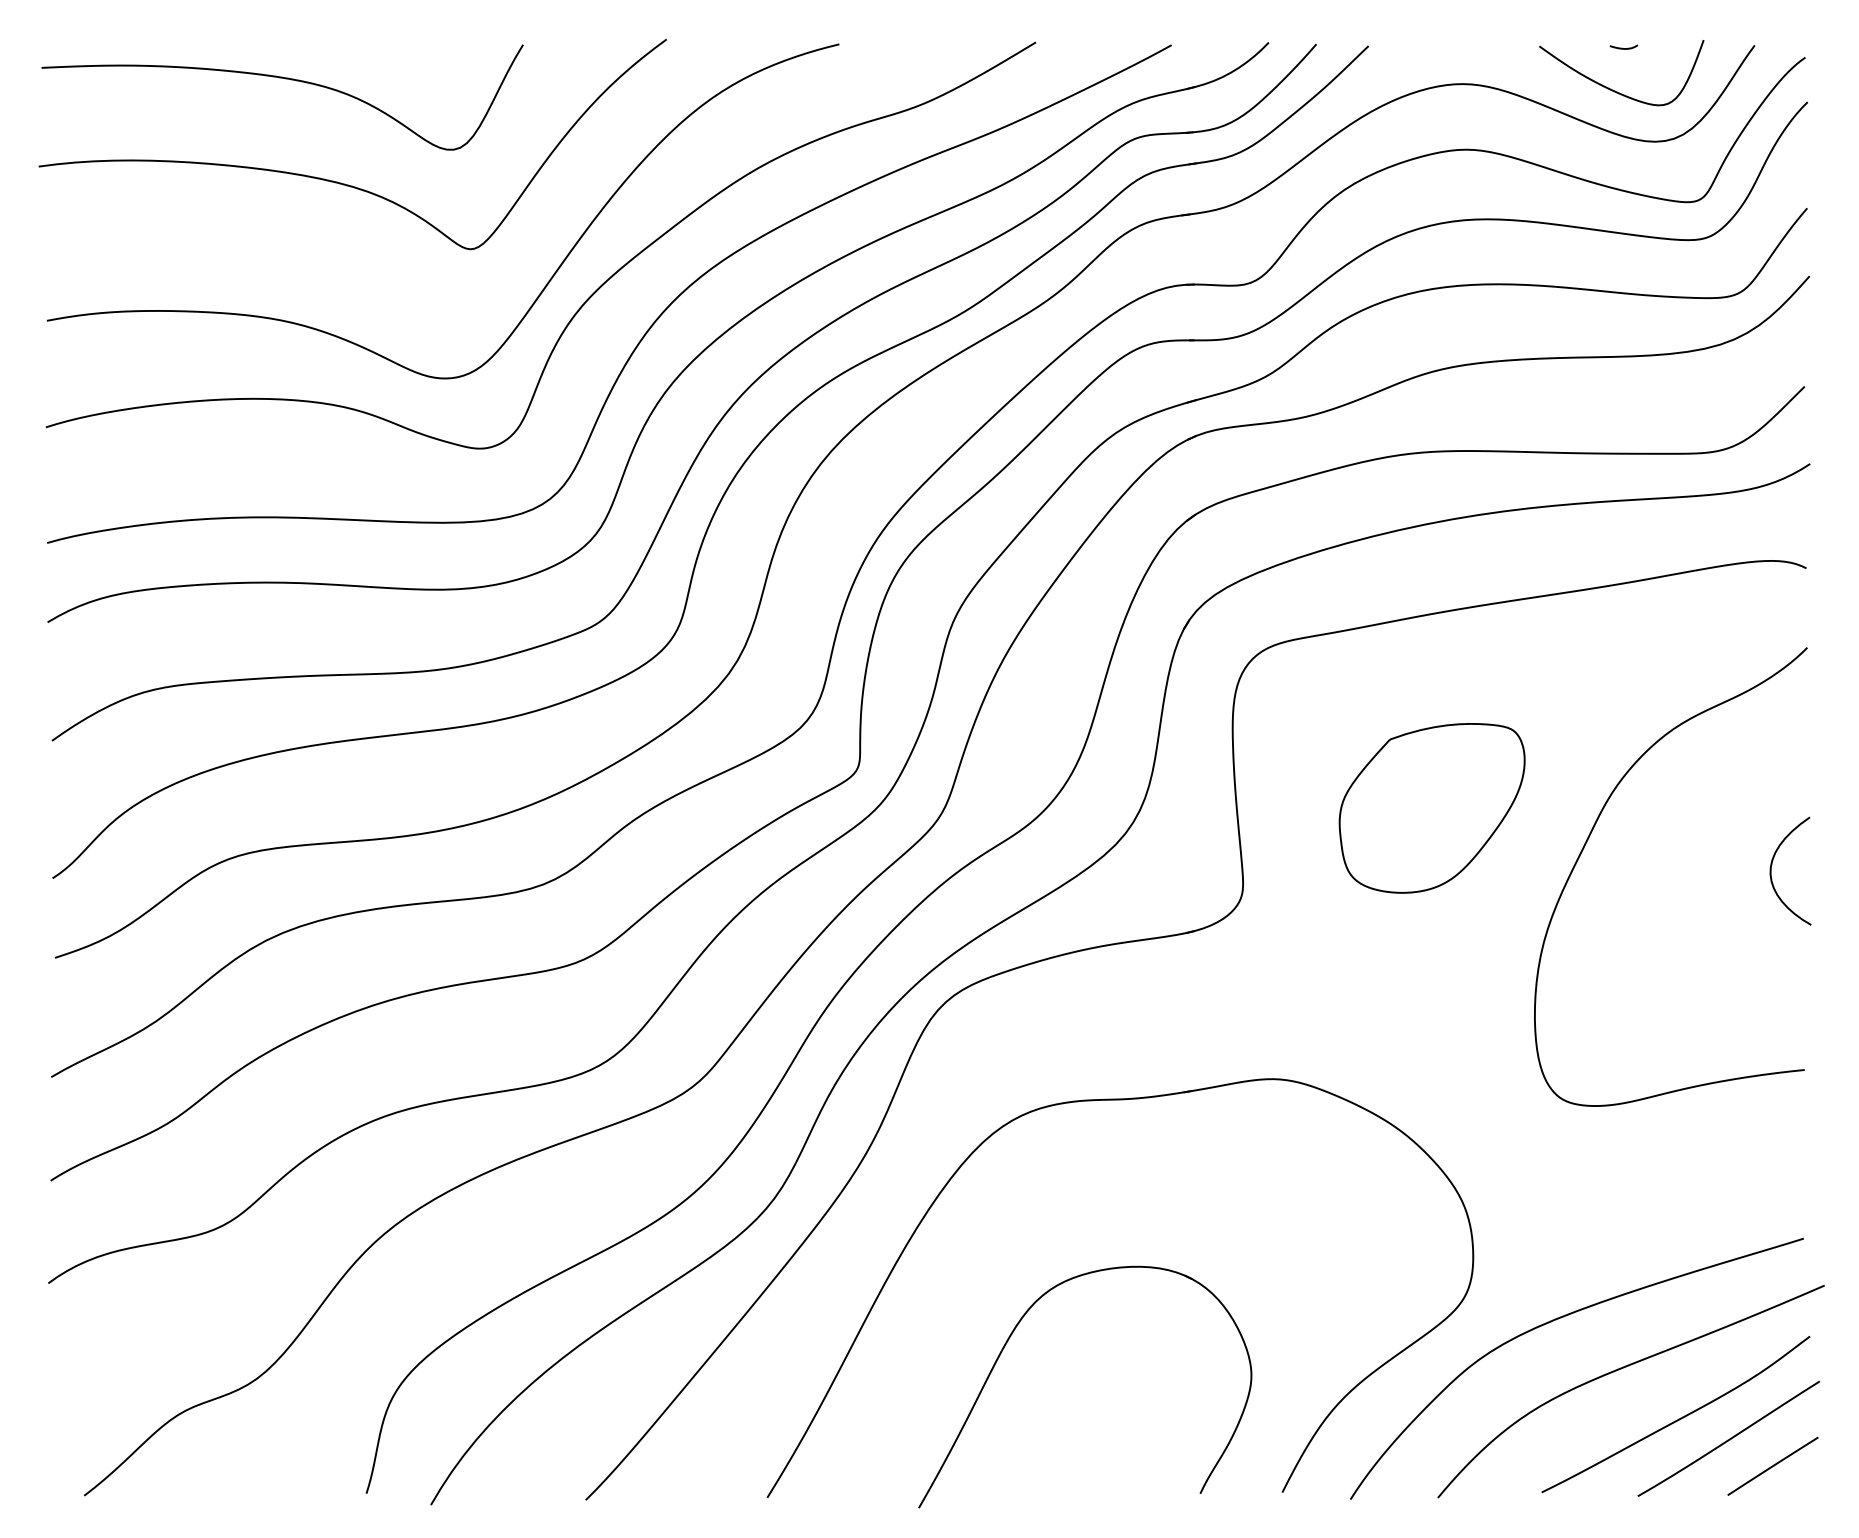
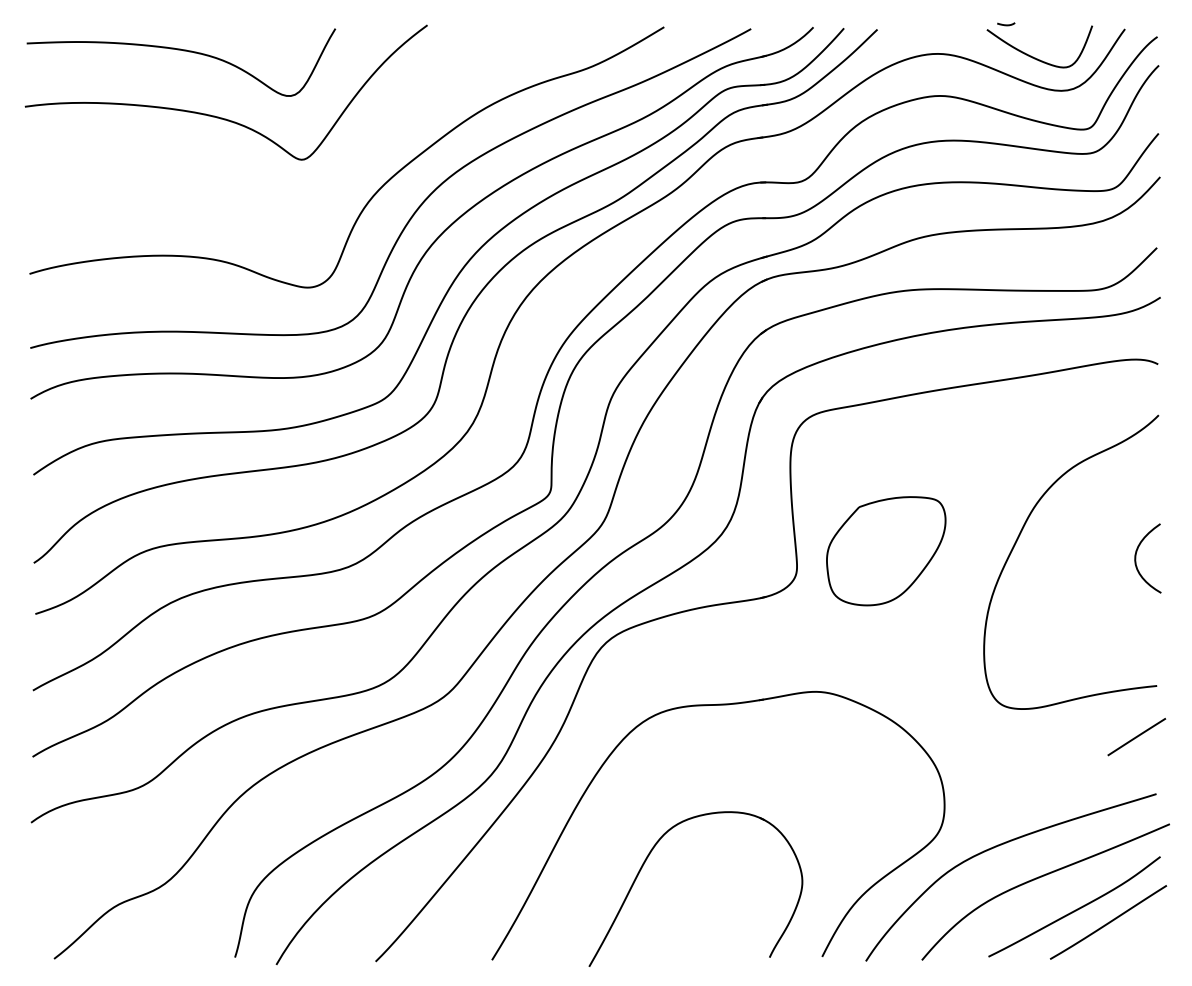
curve: (1624, 47) -> (1006, 24), moved
curve: (548, 280) -> (351, 179), removed
part: (1432, 808) -> (886, 551), moved
line: (1772, 1467) -> (1136, 737), moved

